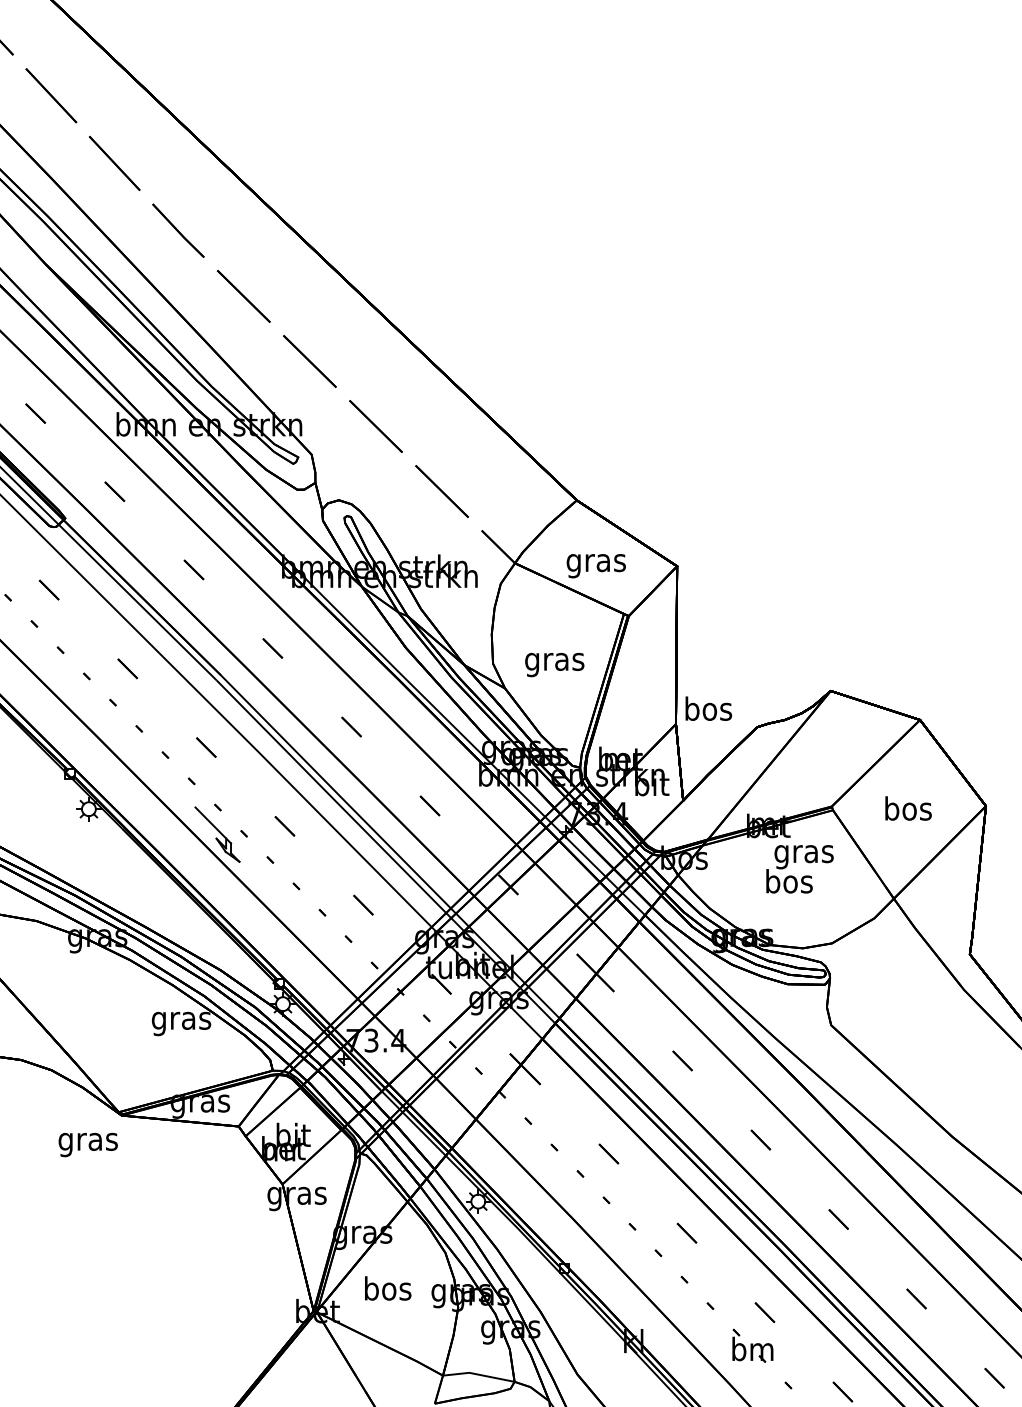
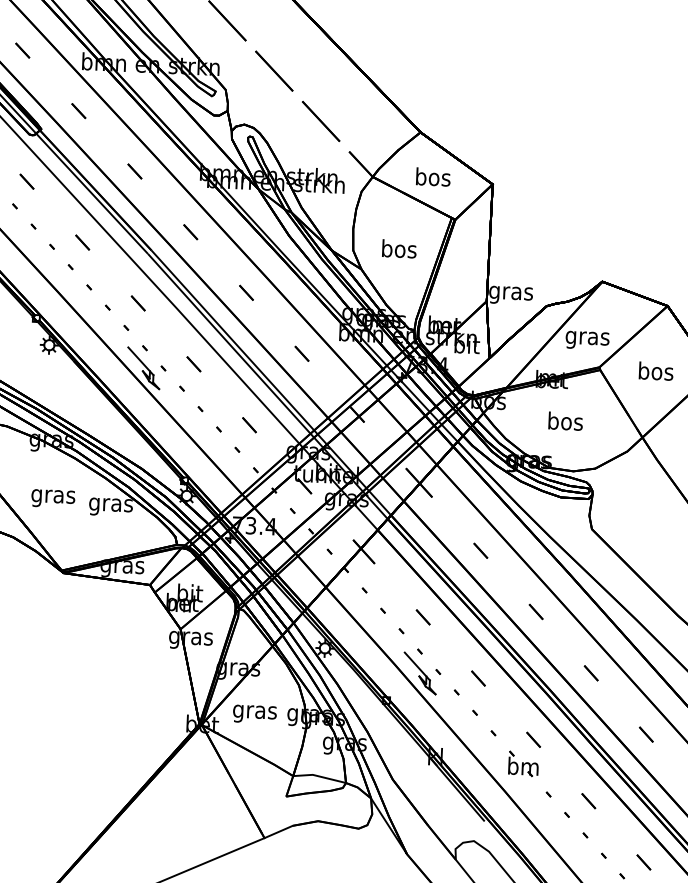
text: (595, 562) -> (432, 178), gras -> bos
text: (554, 661) -> (398, 250), gras -> bos
text: (707, 711) -> (510, 292), bos -> gras
text: (803, 857) -> (587, 340), moved
text: (87, 1144) -> (52, 498), moved
part: (608, 1229) -> (420, 673), added
text: (387, 1291) -> (254, 712), bos -> gras

